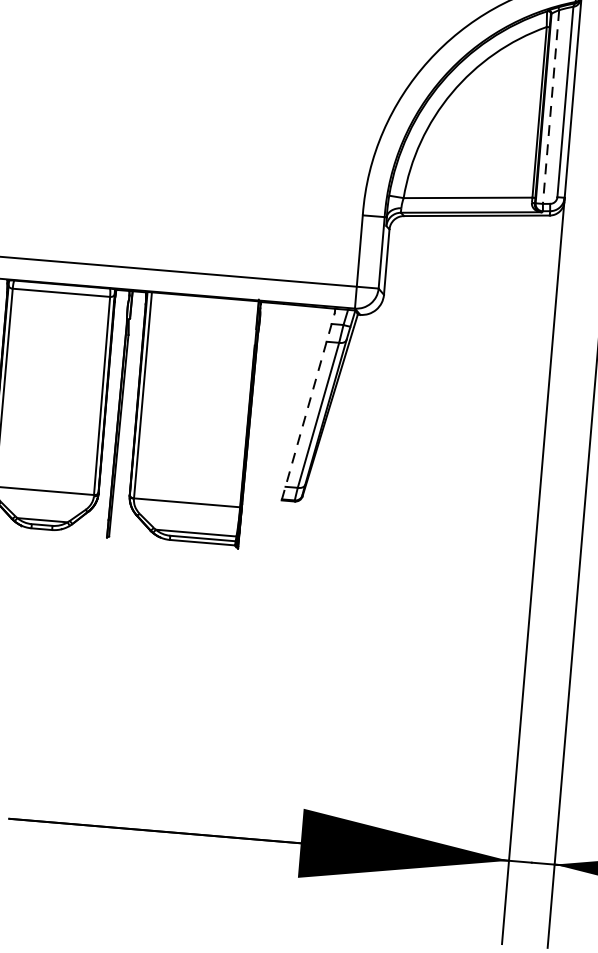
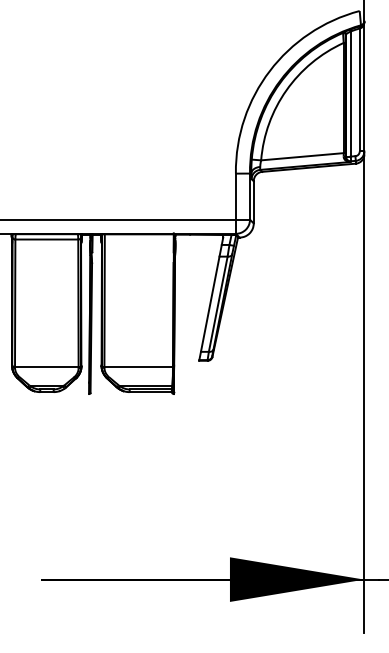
line: (550, 107) -> (350, 94), dashed -> solid
line: (308, 407) -> (211, 299), dashed -> solid

